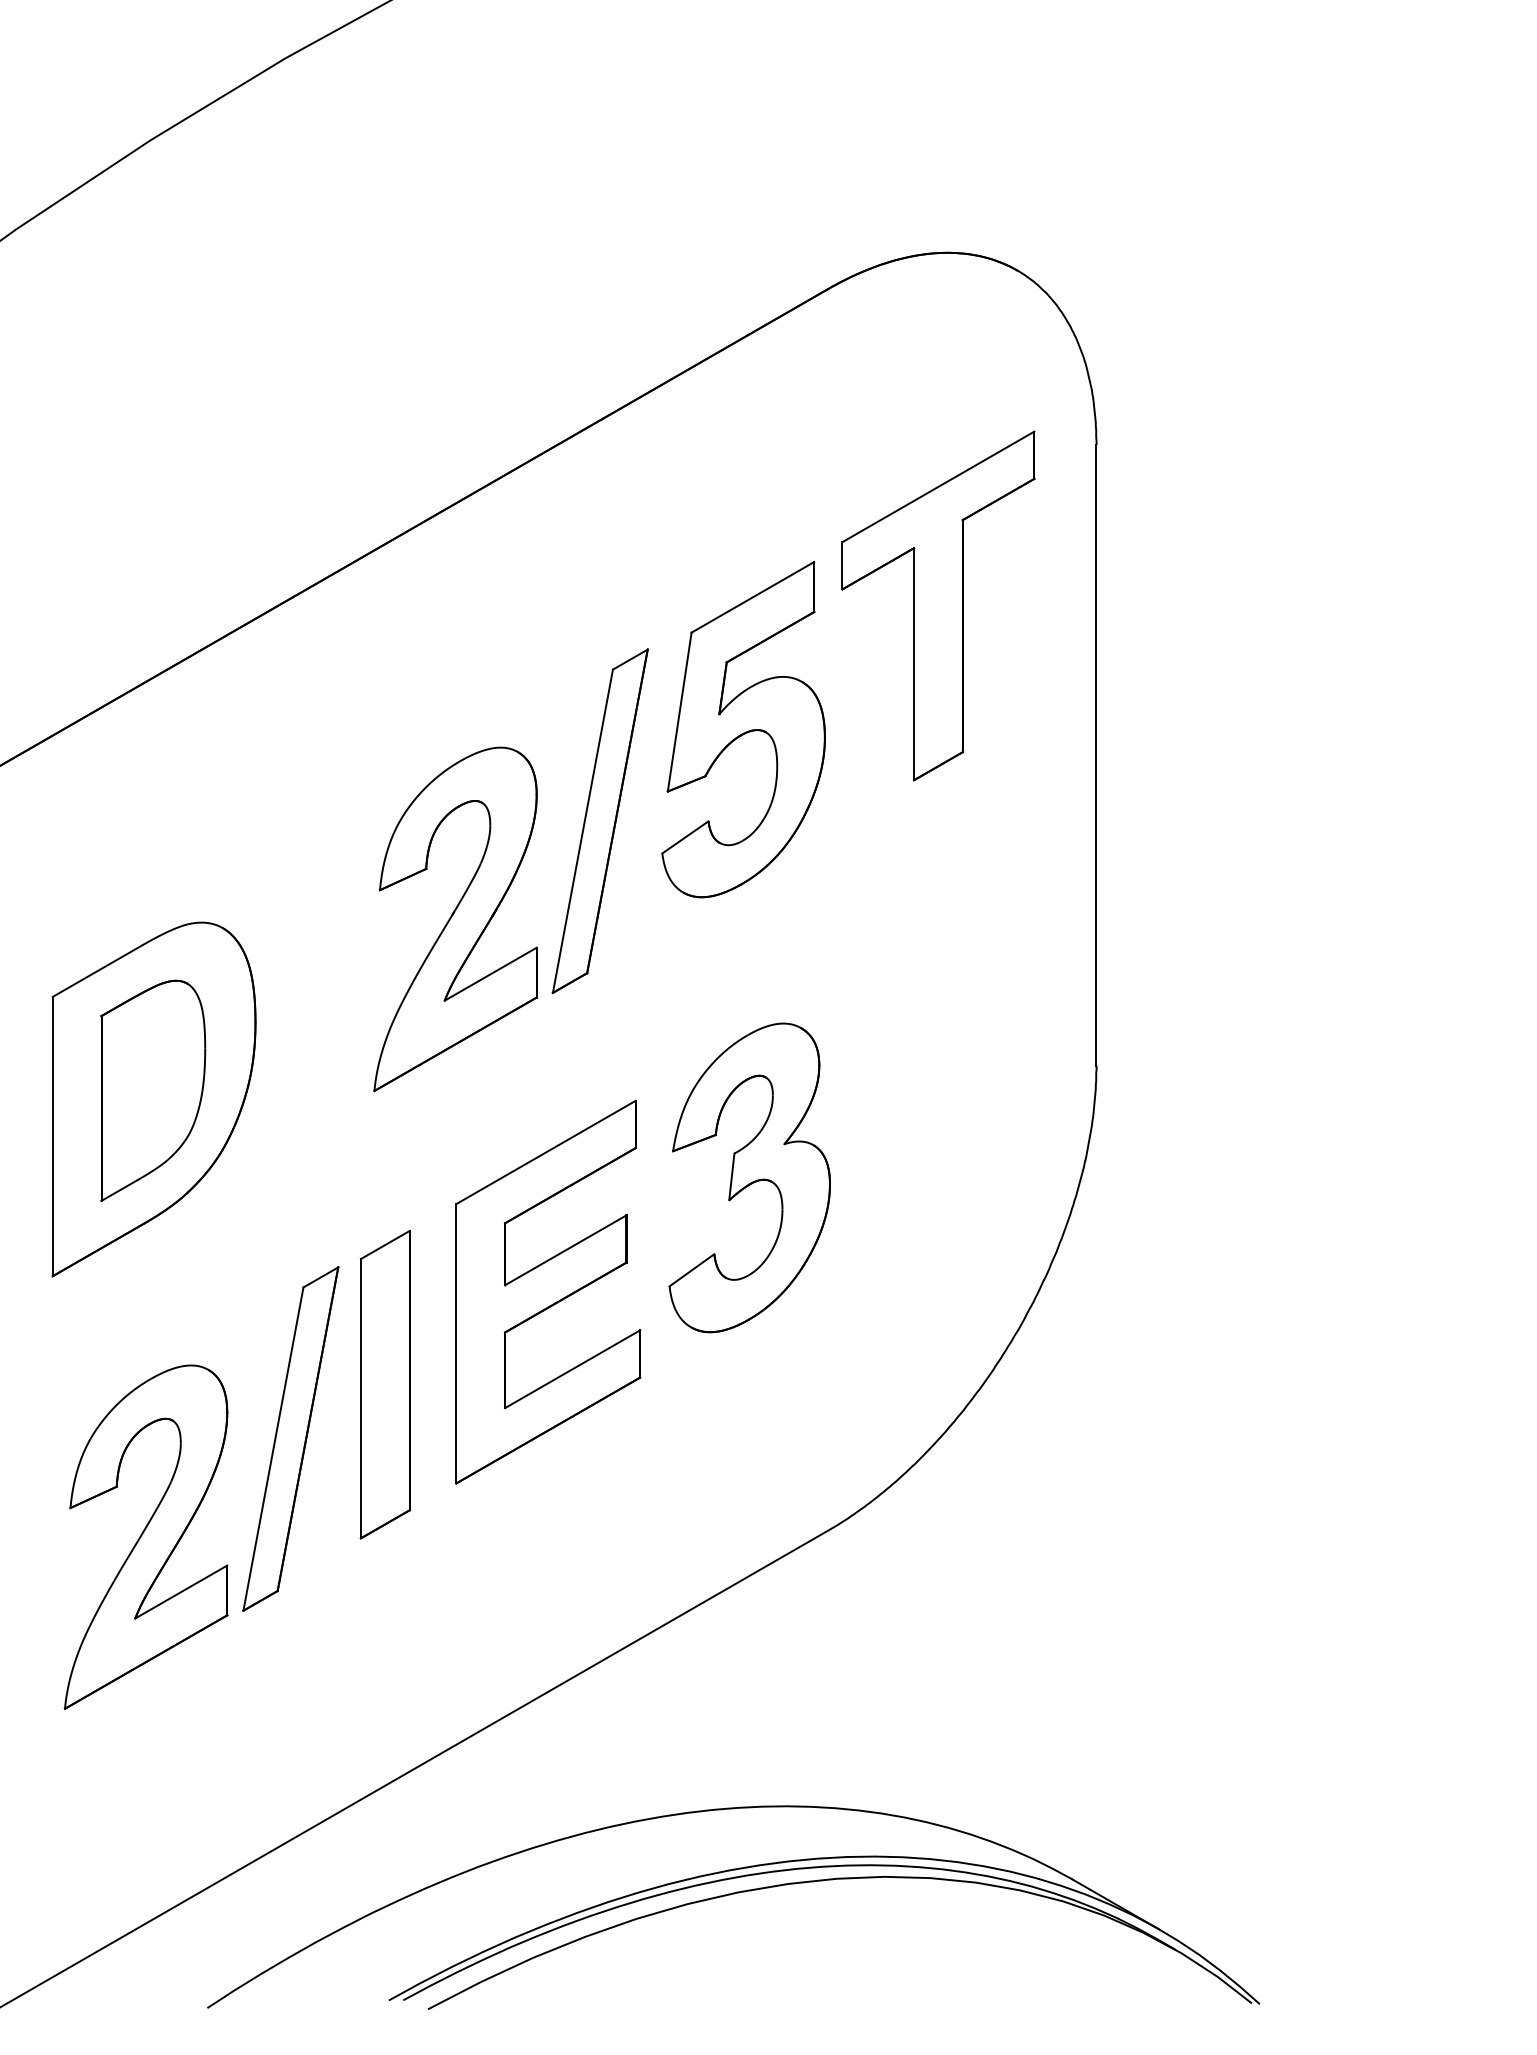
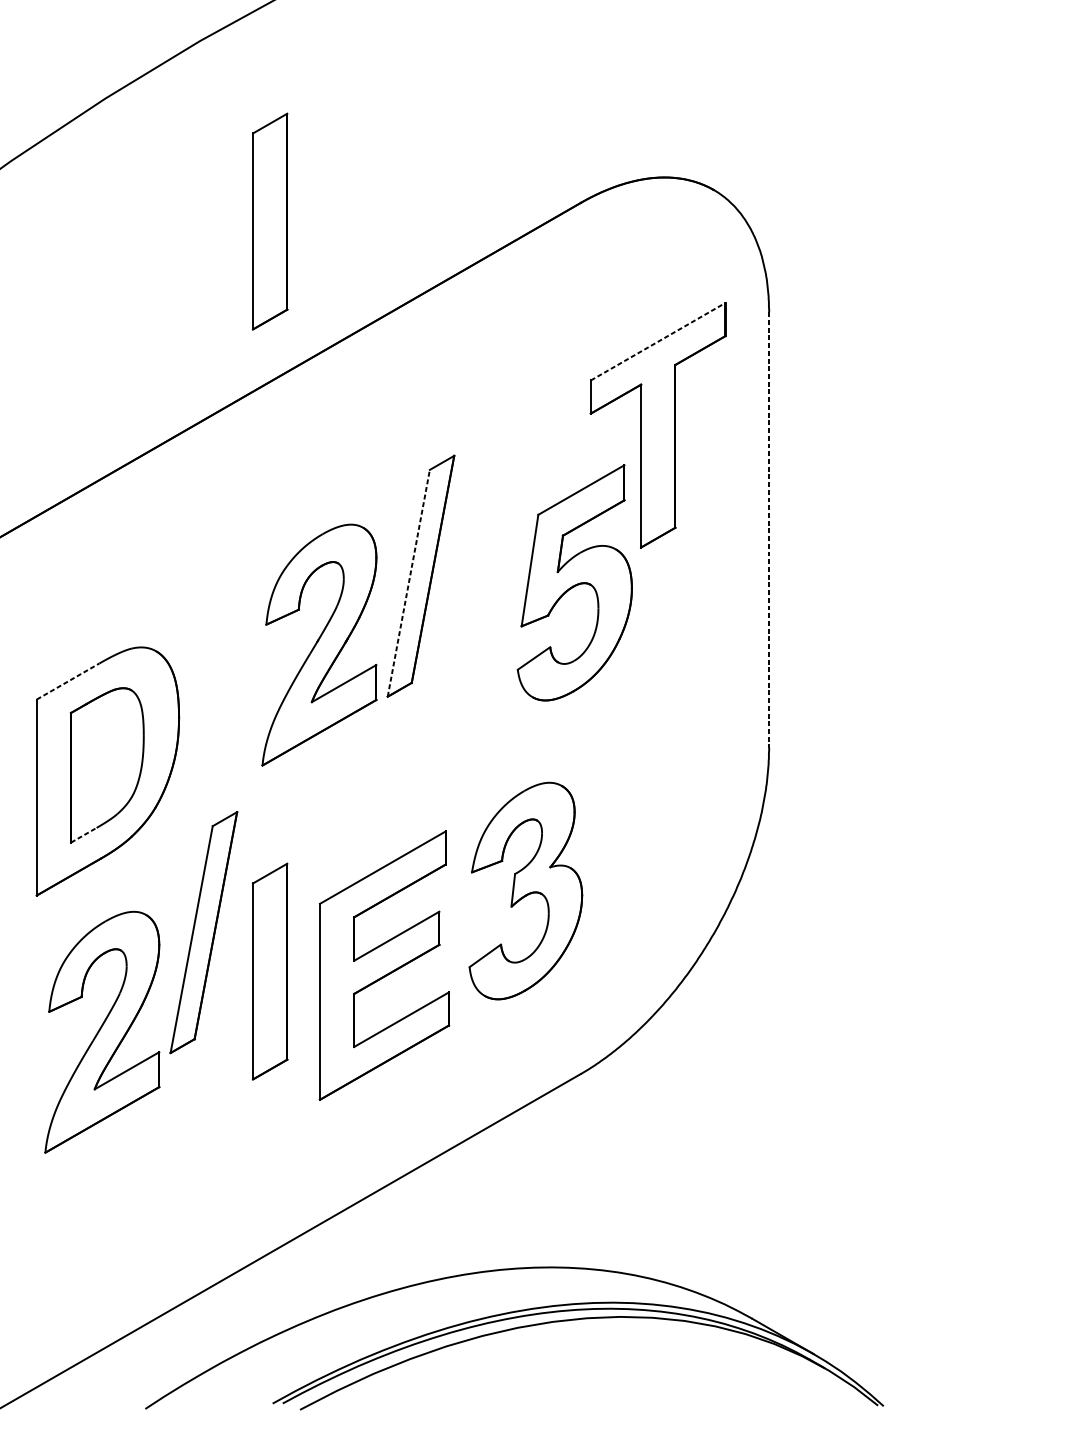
part: (384, 315) -> (269, 221), added
line: (938, 486) -> (658, 341), solid -> dashed
part: (743, 729) -> (574, 582), moved
line: (1096, 755) -> (769, 530), solid -> dashed
line: (583, 830) -> (409, 582), solid -> dashed
line: (97, 971) -> (68, 681), solid -> dashed
part: (749, 1177) -> (525, 890), moved
line: (120, 1190) -> (84, 835), solid -> dashed
part: (548, 1291) -> (384, 965), moved
part: (290, 1438) -> (203, 932), moved
part: (145, 1536) -> (101, 1031), moved

